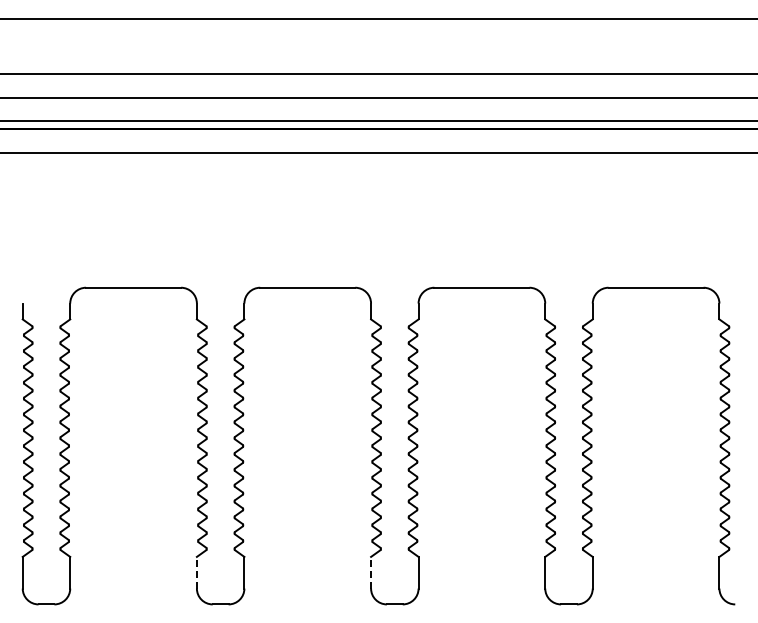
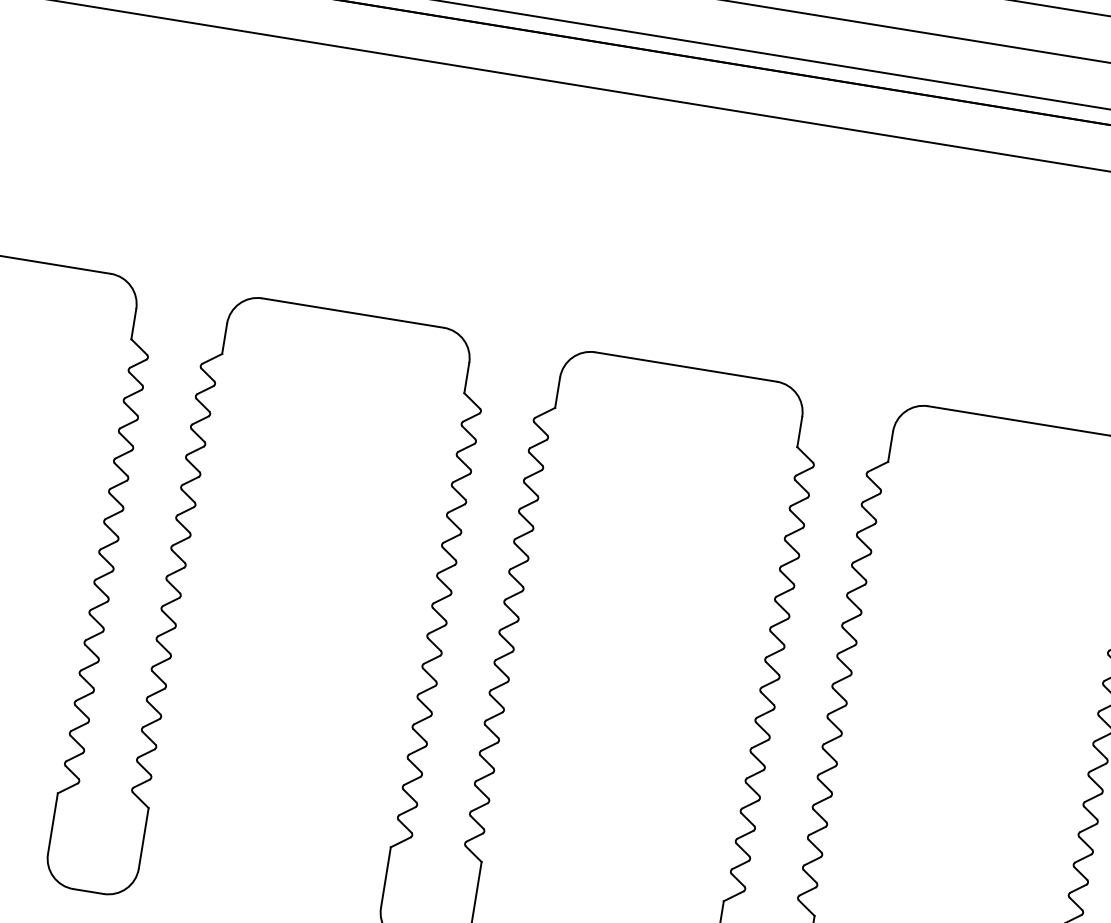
line: (196, 572) -> (52, 823), dashed -> solid
line: (371, 572) -> (386, 877), dashed -> solid

